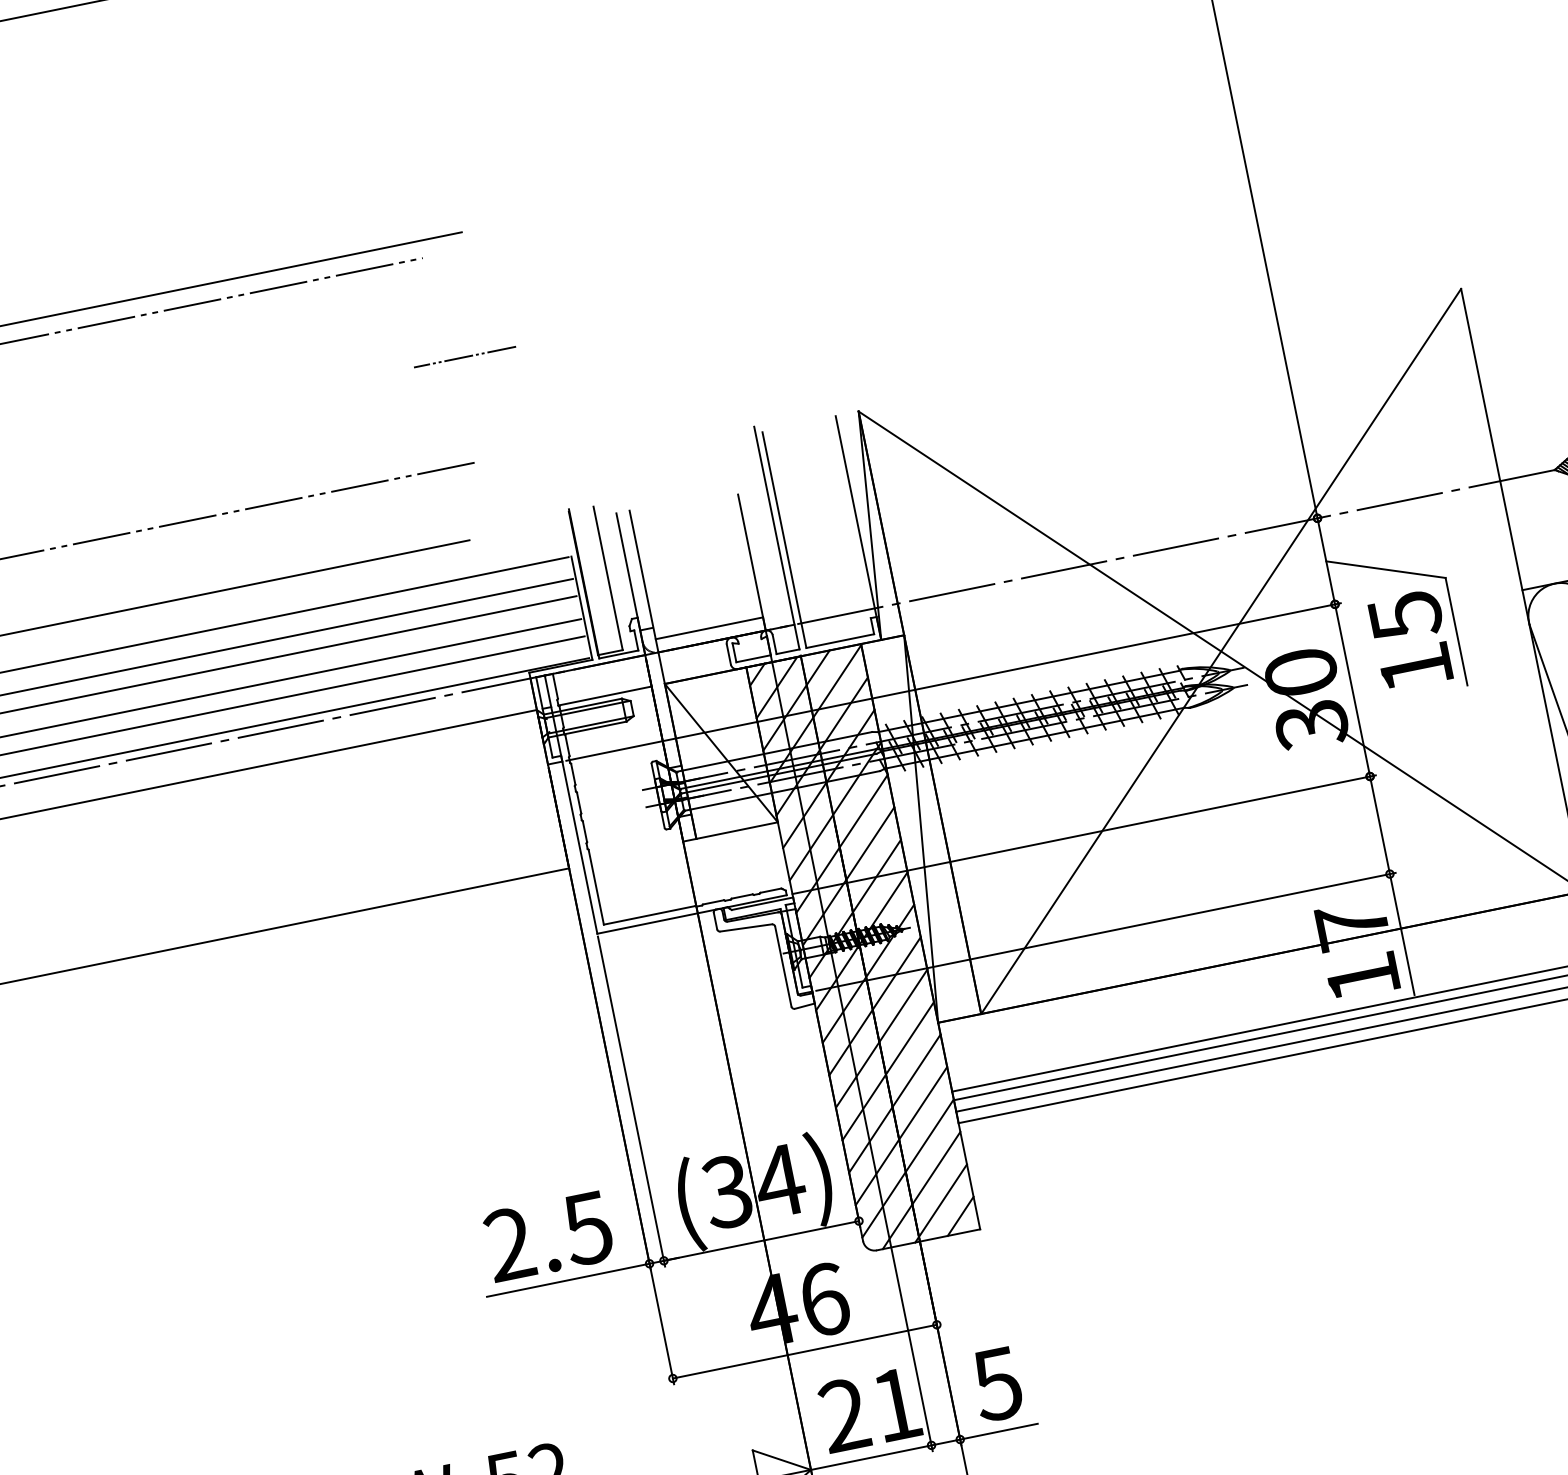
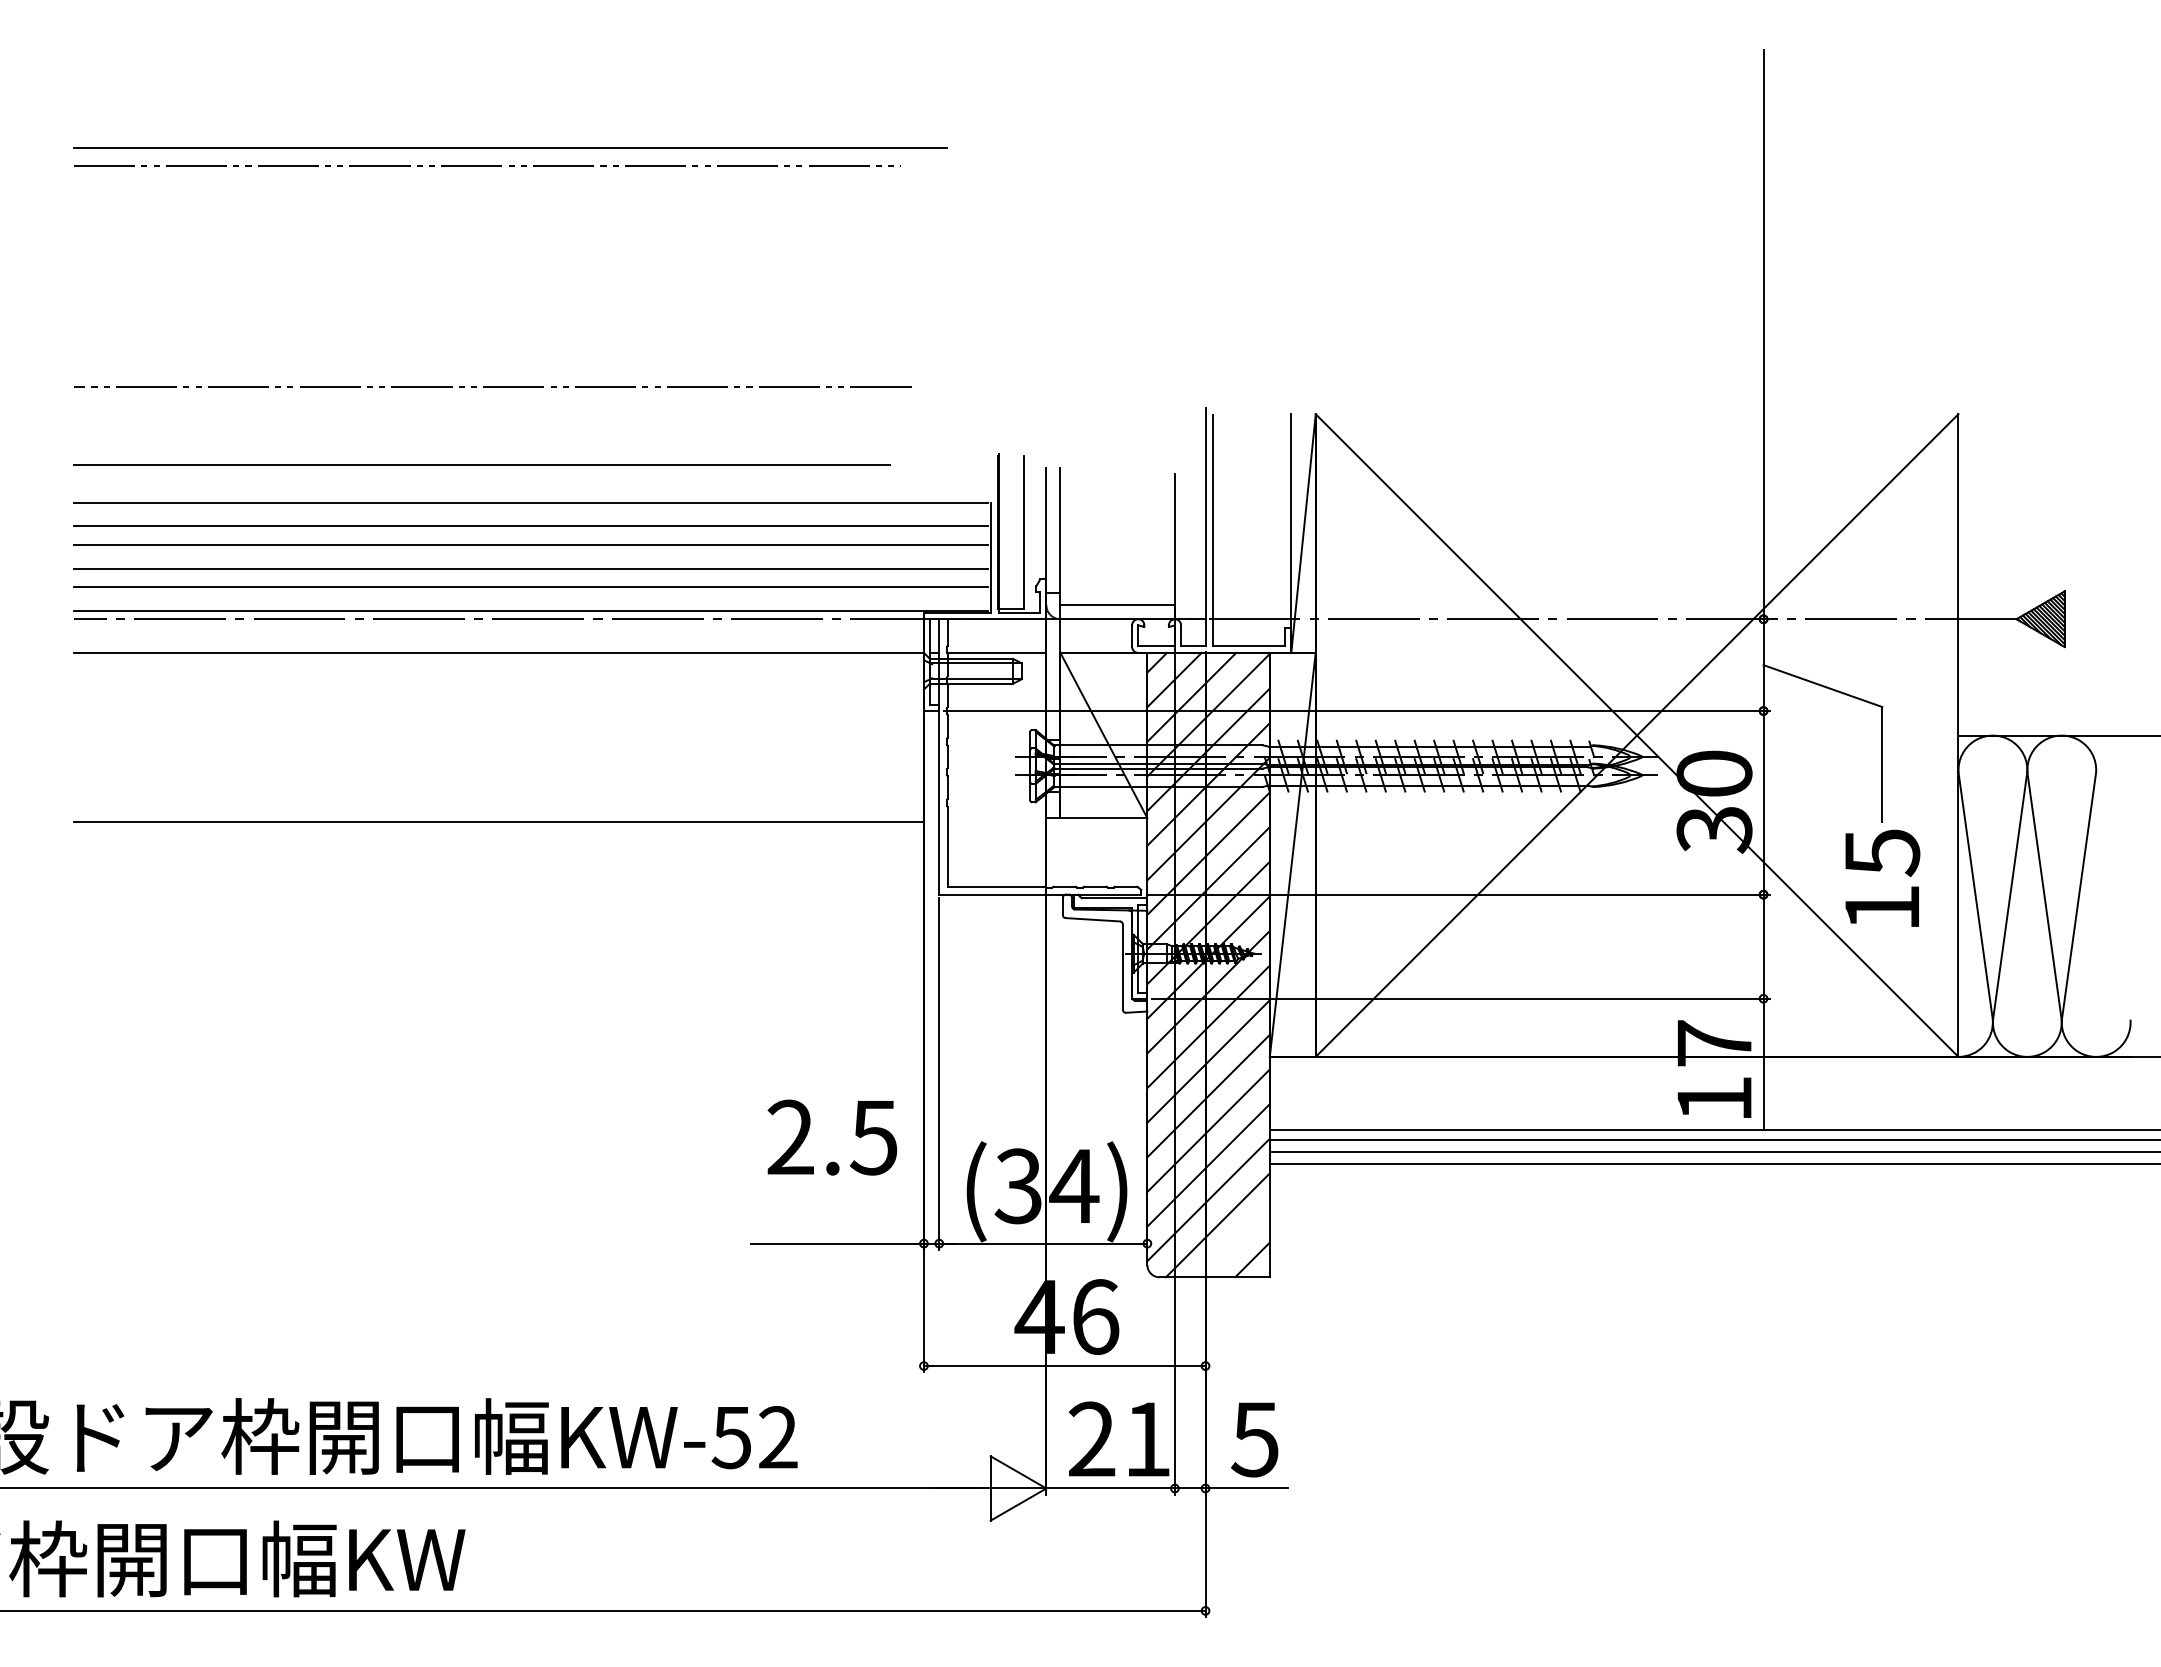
line: (464, 357) -> (923, 276), removed
text: (1410, 639) -> (1882, 877), moved
line: (940, 1203) -> (1234, 1242), removed
text: (548, 1236) -> (832, 1137), moved

